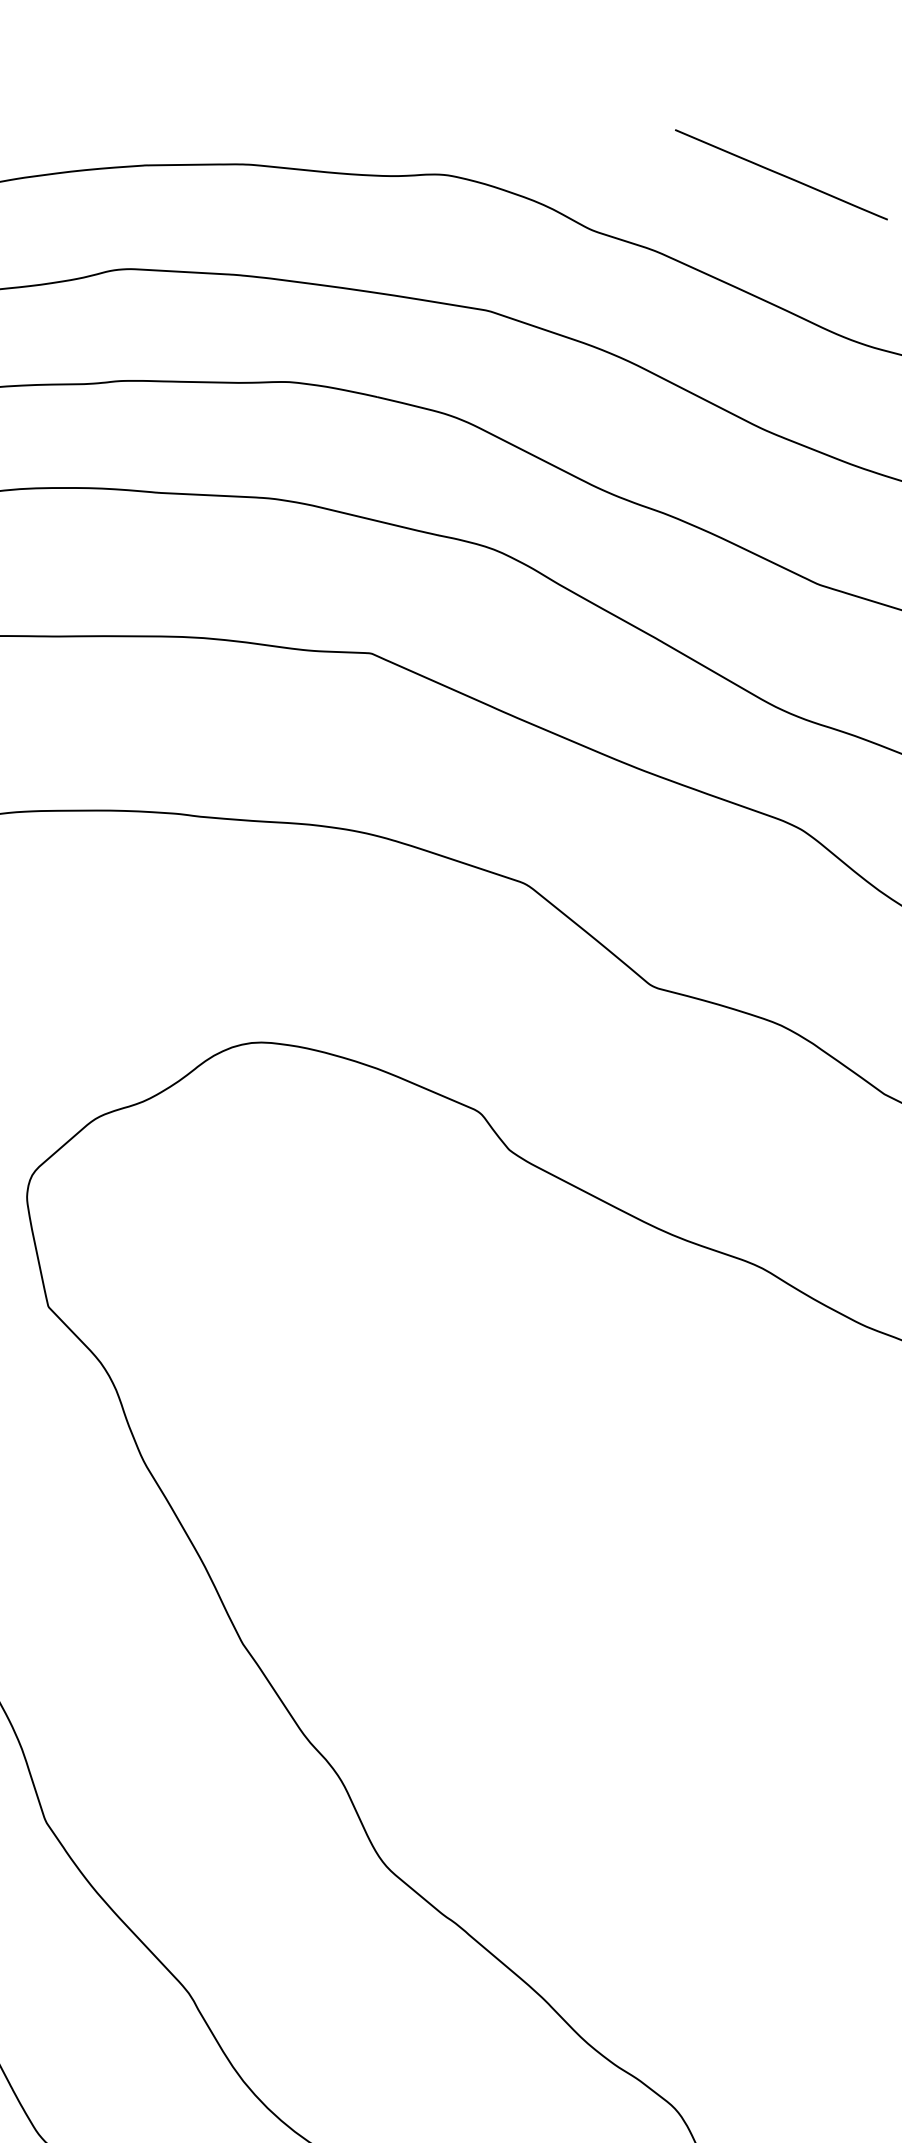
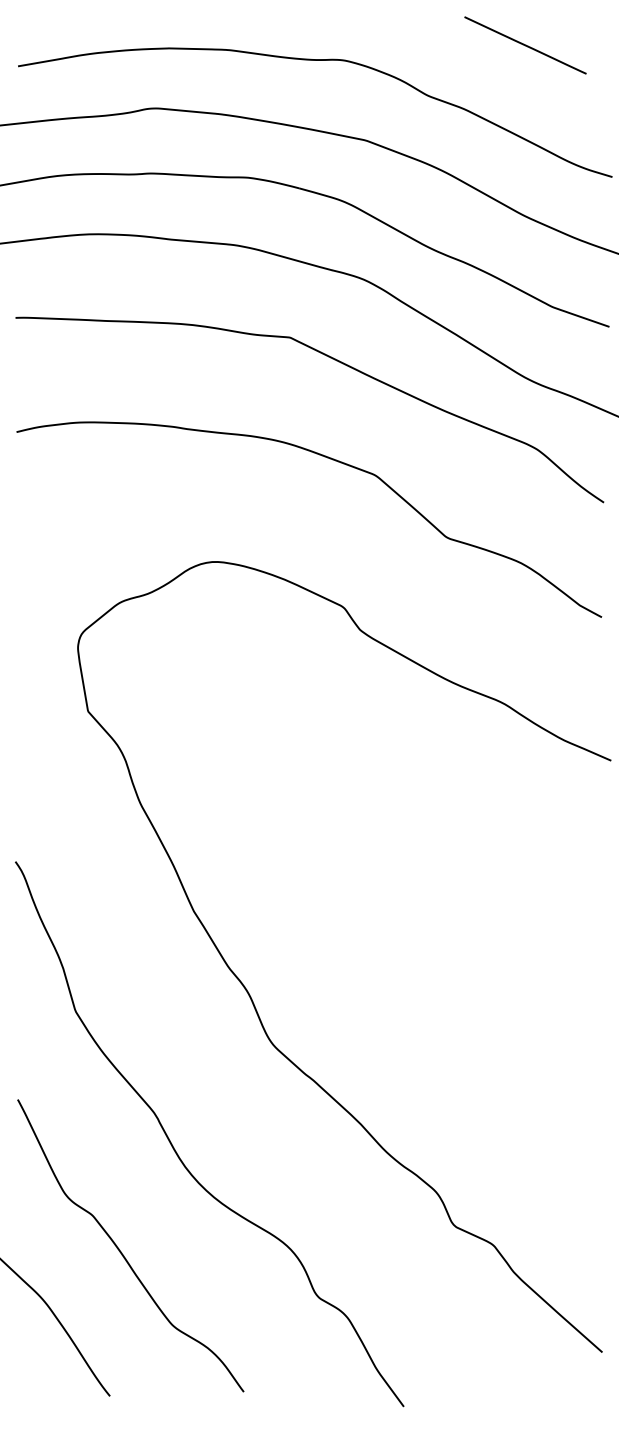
line: (781, 174) -> (525, 45), moved

